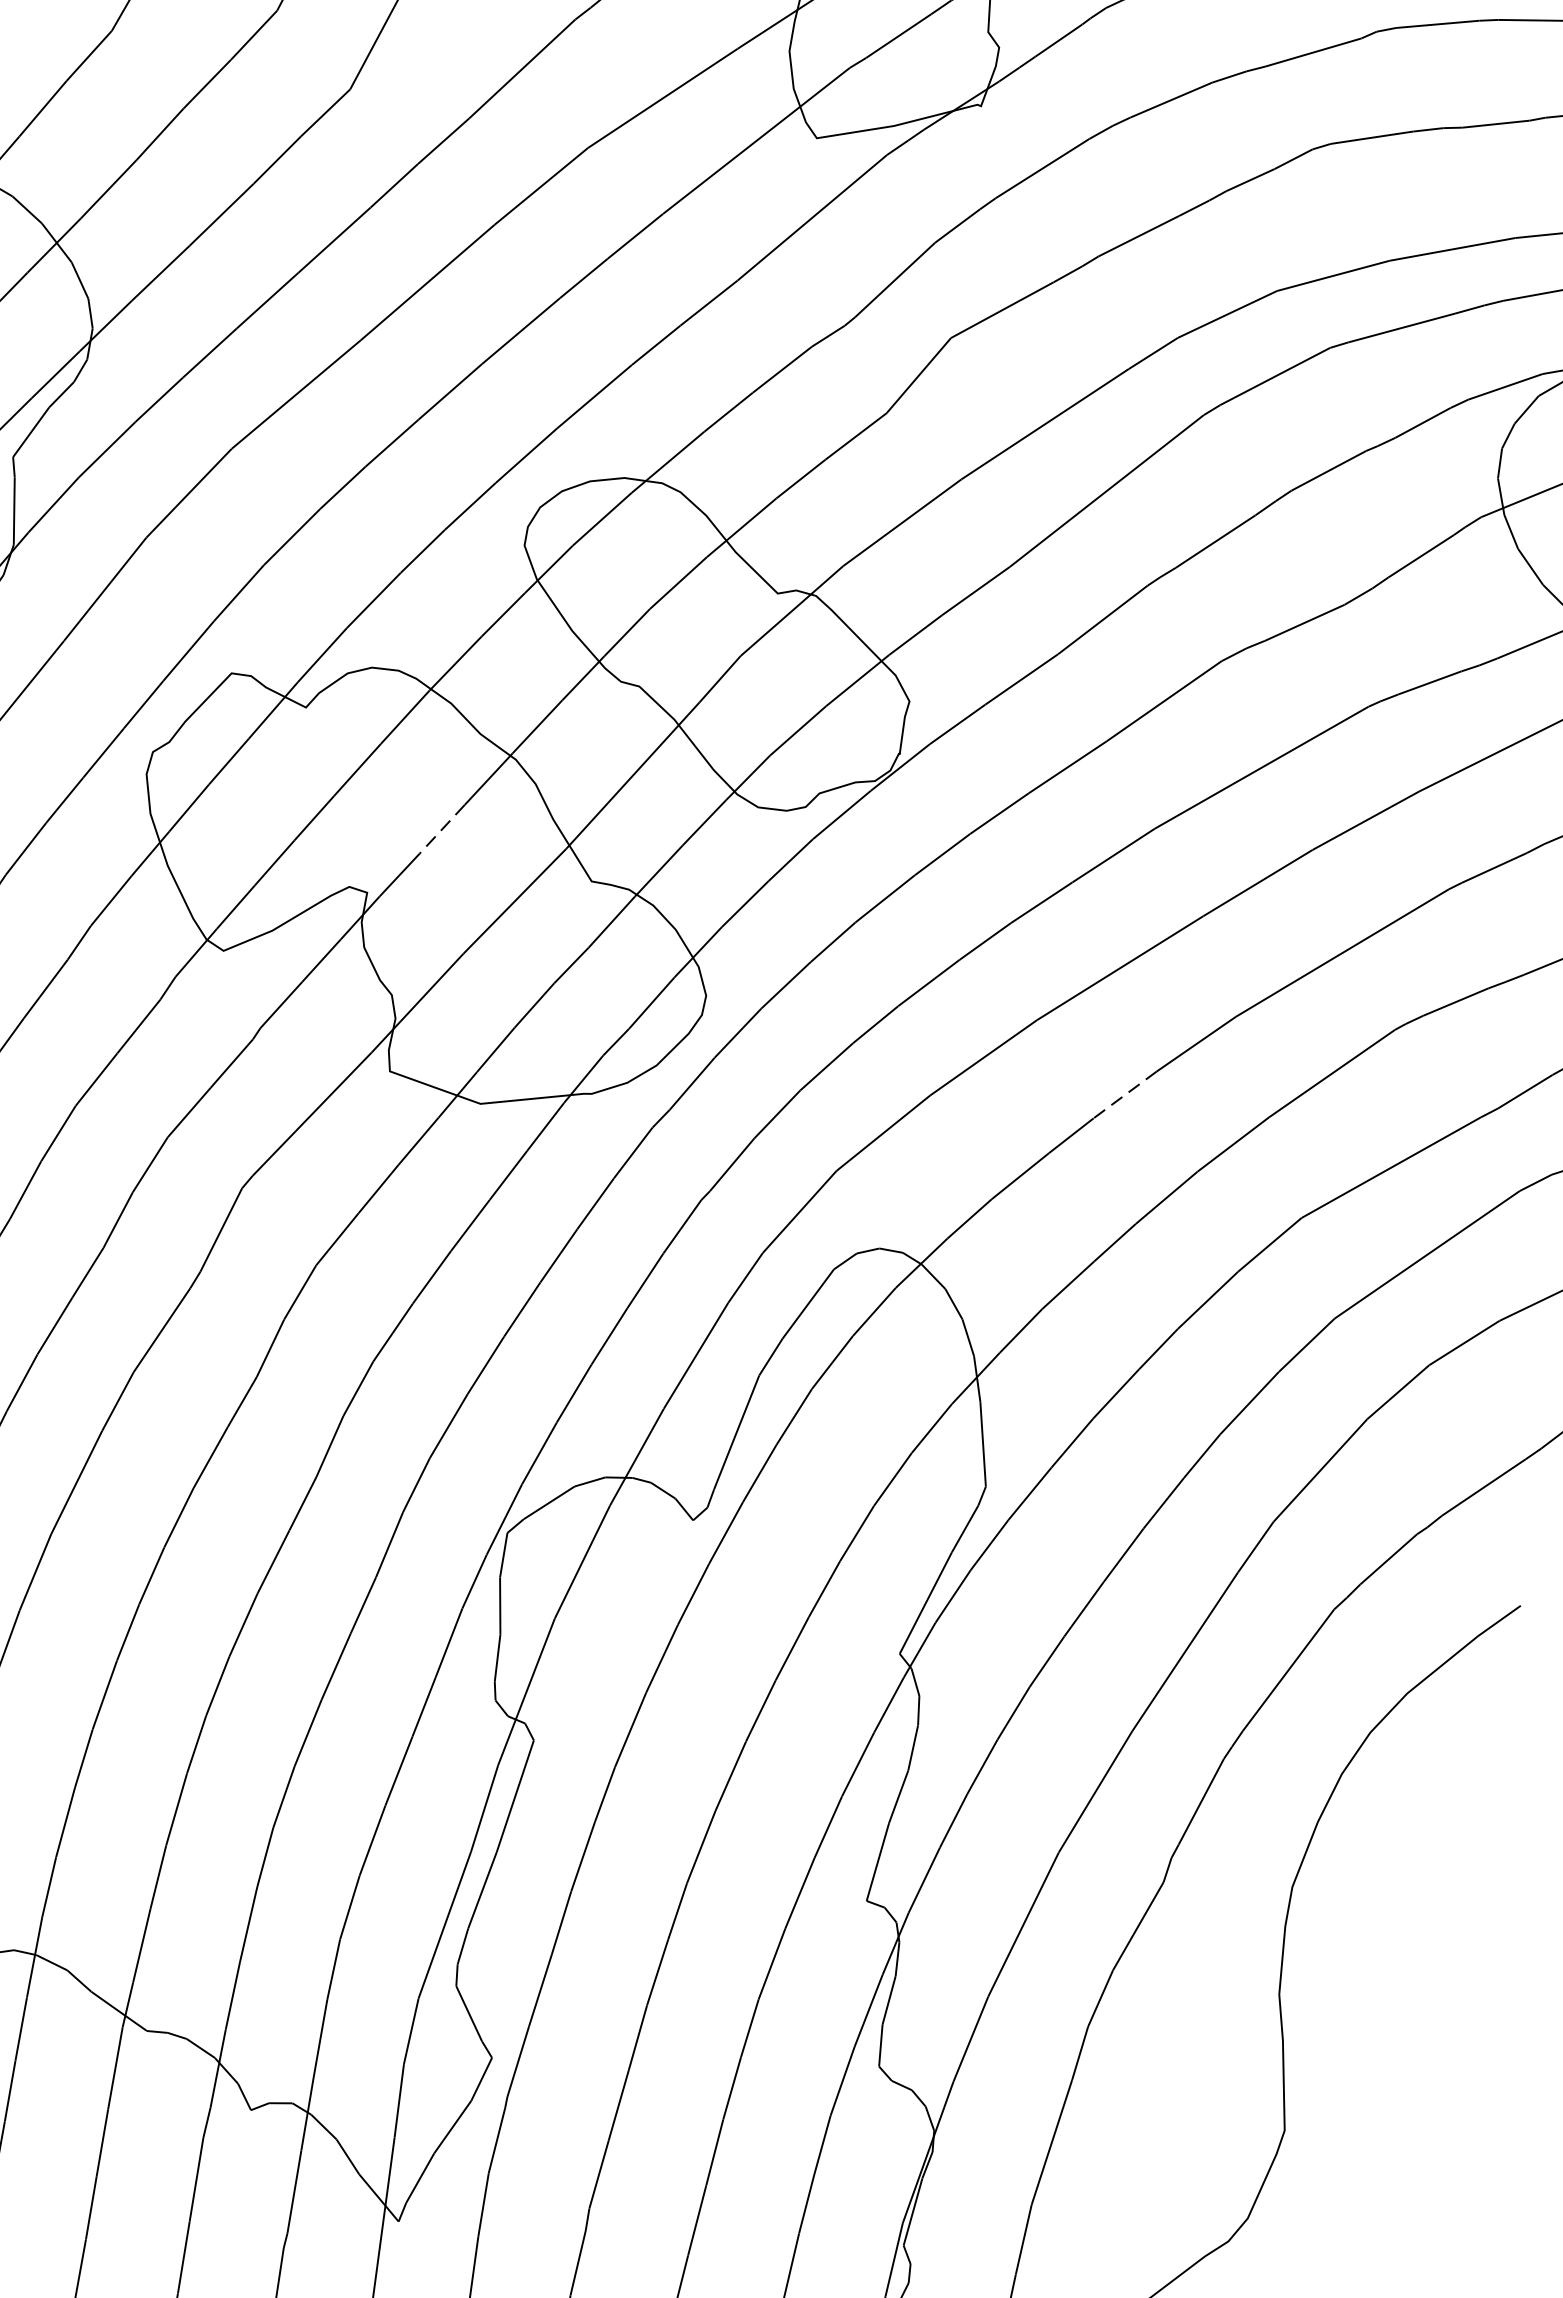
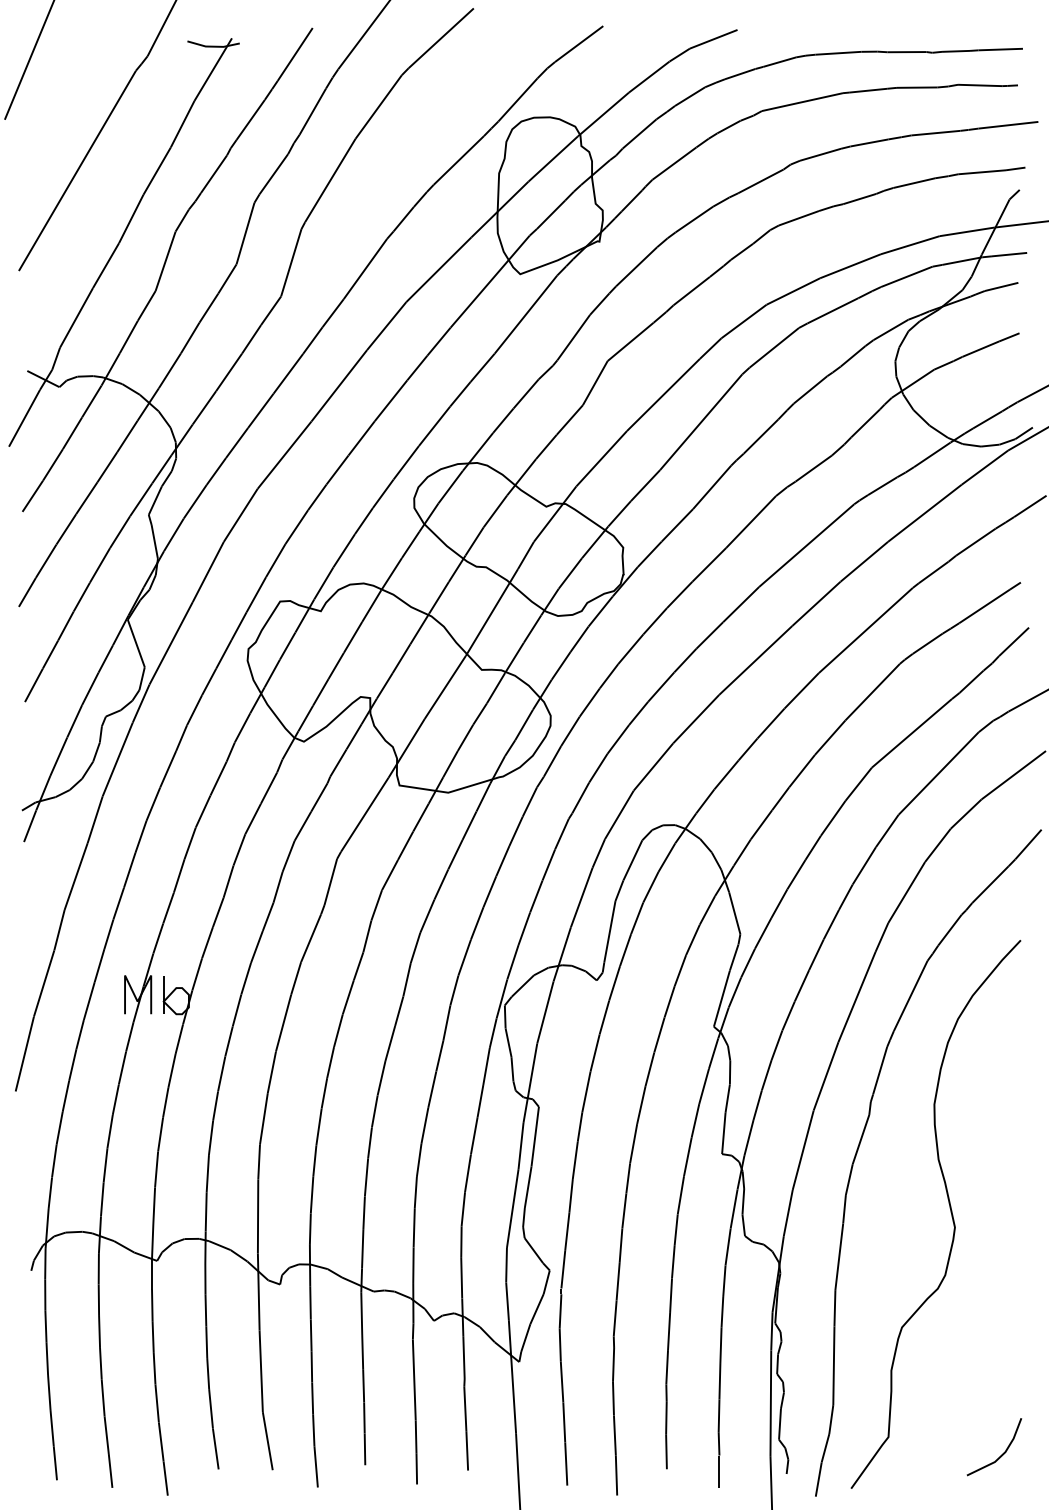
line: (442, 828) -> (401, 658), dashed -> solid
line: (1124, 1094) -> (770, 723), dashed -> solid

